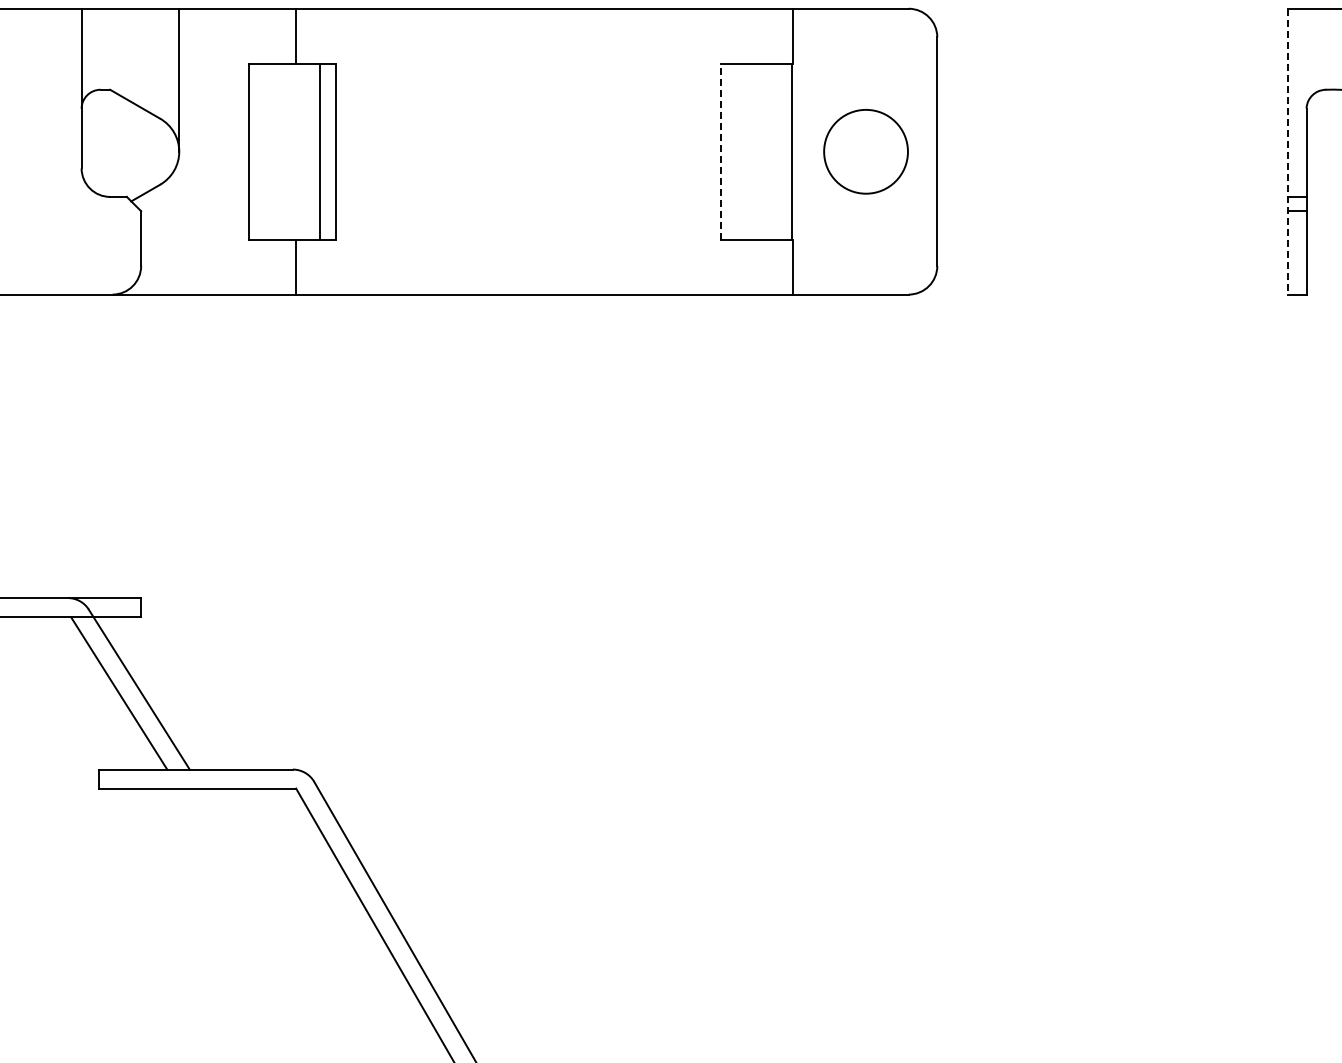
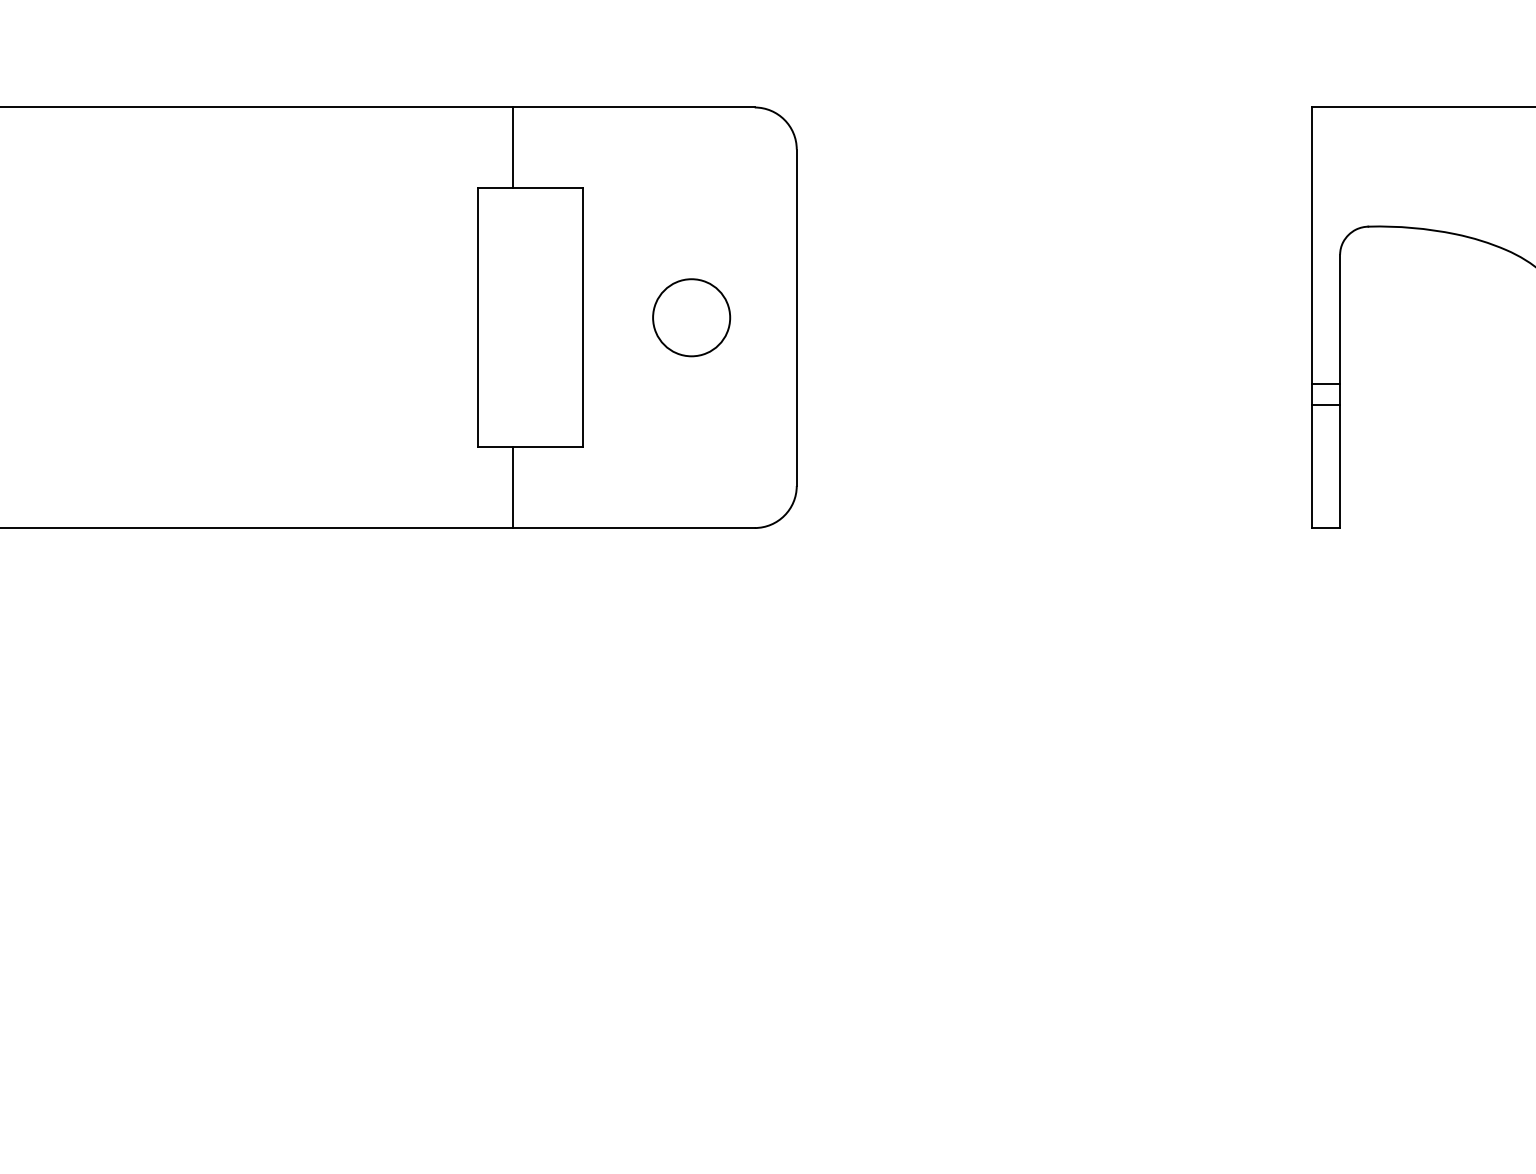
line: (792, 35) -> (513, 146), moved
line: (720, 151) -> (477, 317), dashed -> solid
circle: (865, 151) -> (691, 317), size x0.62
line: (1287, 151) -> (1312, 317), dashed -> solid
line: (792, 266) -> (513, 486), moved

